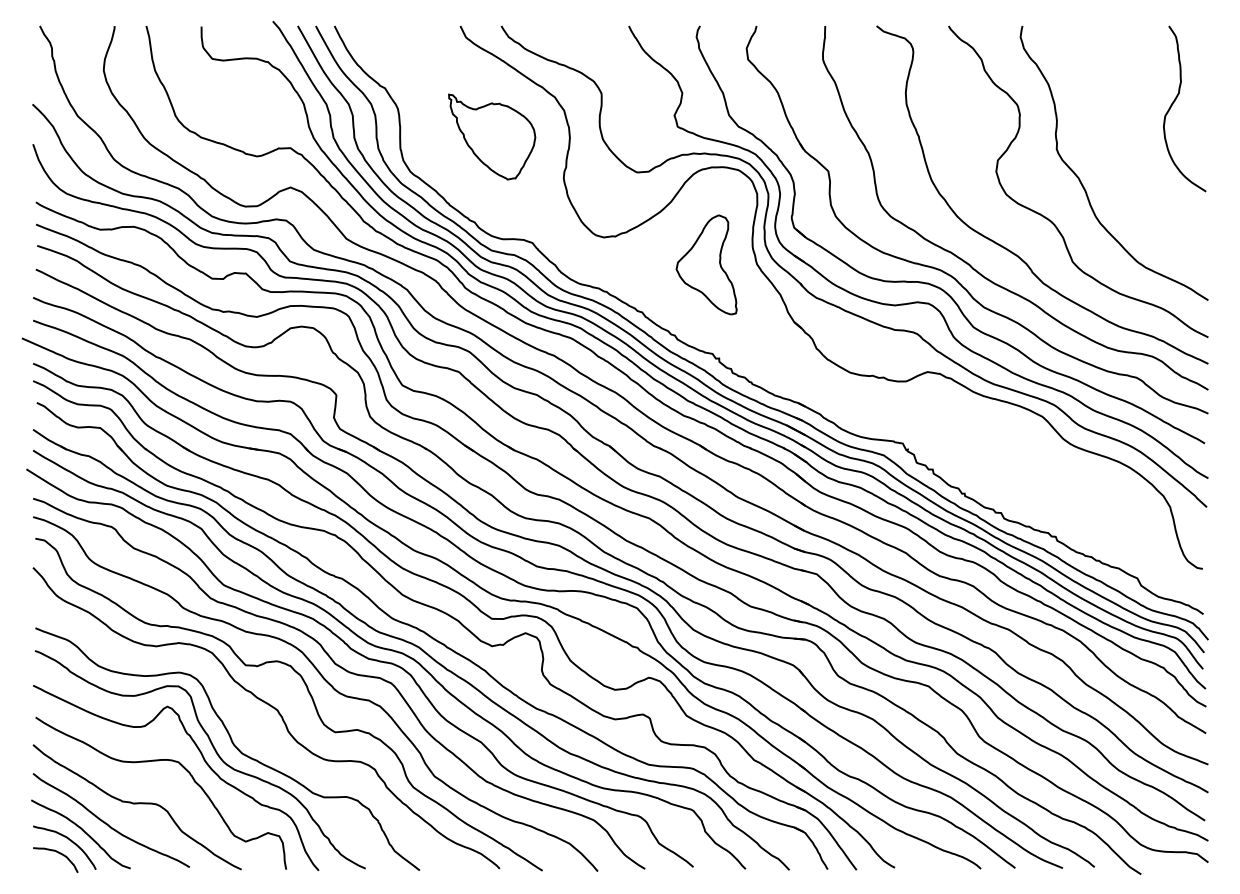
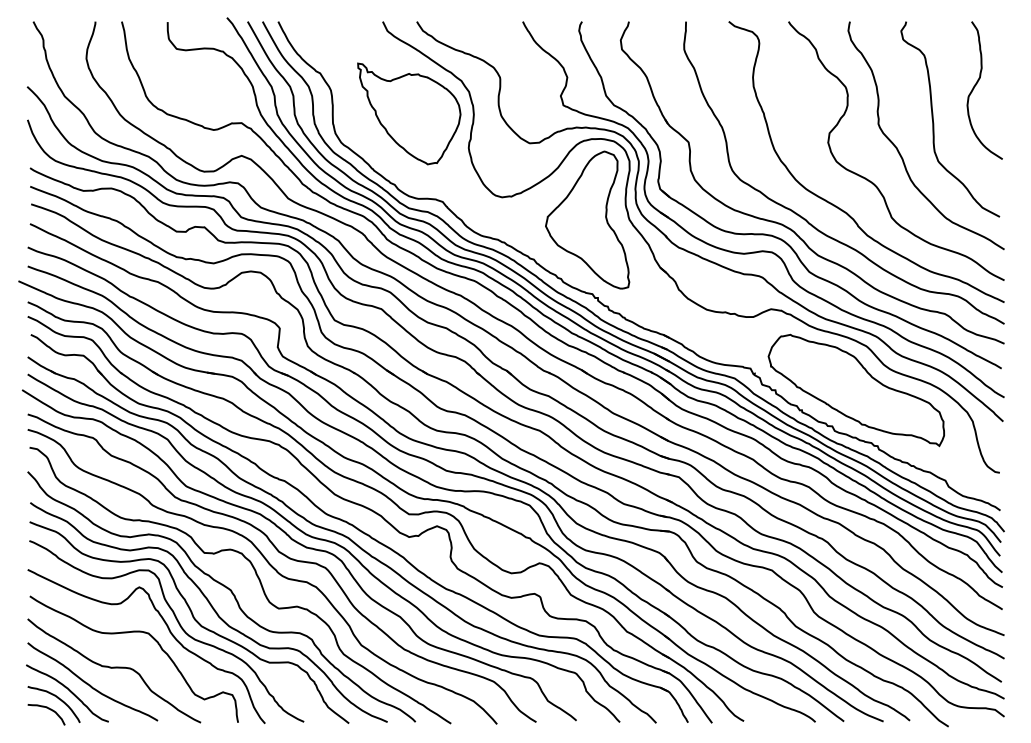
part: (491, 136) -> (408, 113), size x1.43
curve: (1123, 144) -> (933, 120), added
part: (706, 264) -> (587, 219), size x1.67
part: (1029, 469) -> (855, 390), added
curve: (256, 734) -> (213, 610), added

